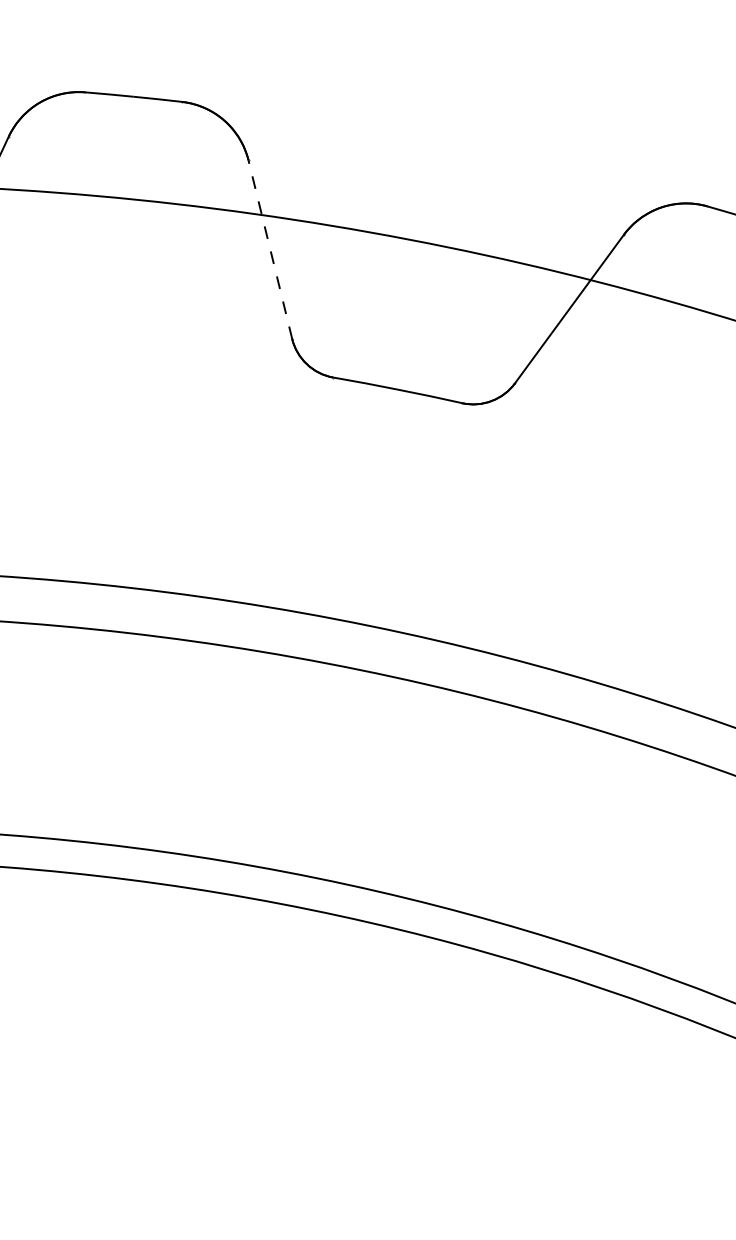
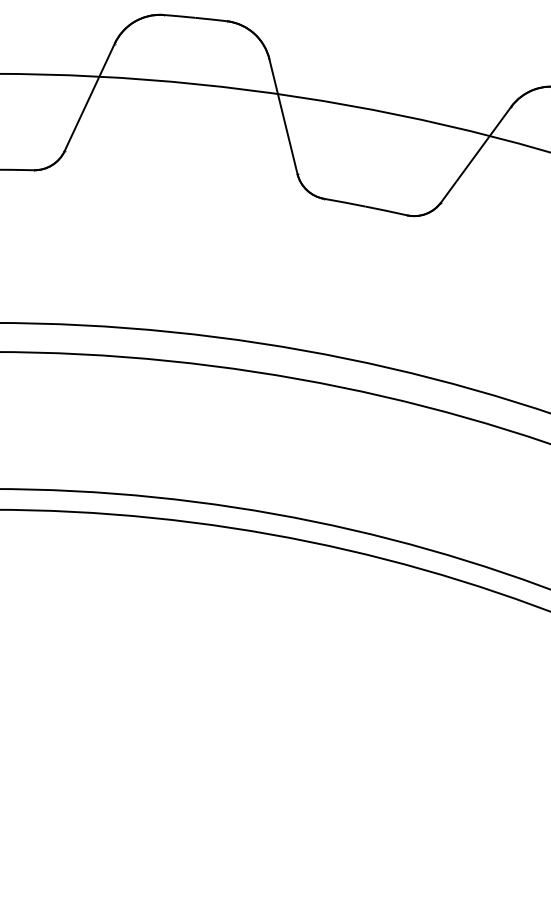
line: (270, 248) -> (283, 115), dashed -> solid

